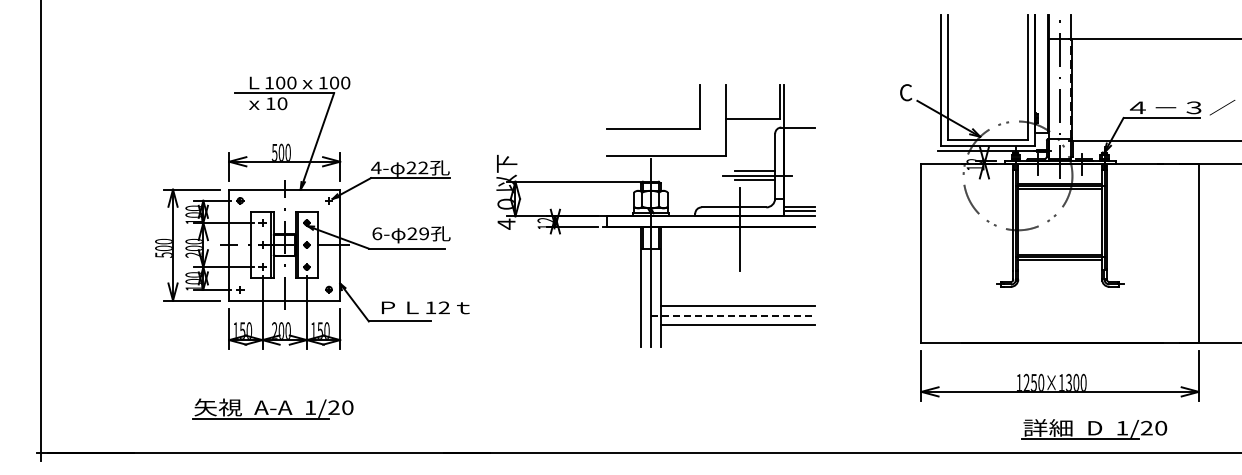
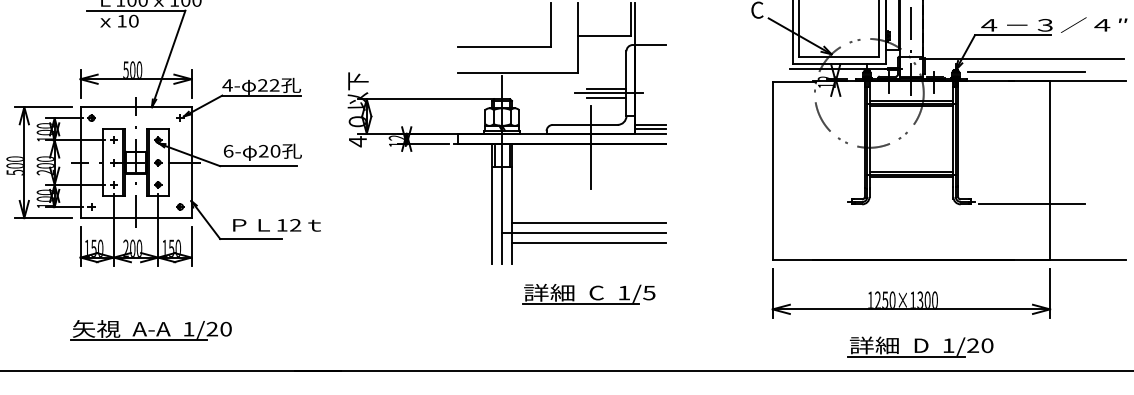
line: (1174, 154) -> (1025, 72), added
text: (424, 233) -> (275, 151), 29 -> 20
line: (1180, 286) -> (1031, 204), added
line: (733, 315) -> (584, 233), dashed -> solid
part: (737, 376) -> (588, 294), added
part: (272, 408) -> (150, 330), moved
part: (1094, 429) -> (920, 347), moved

